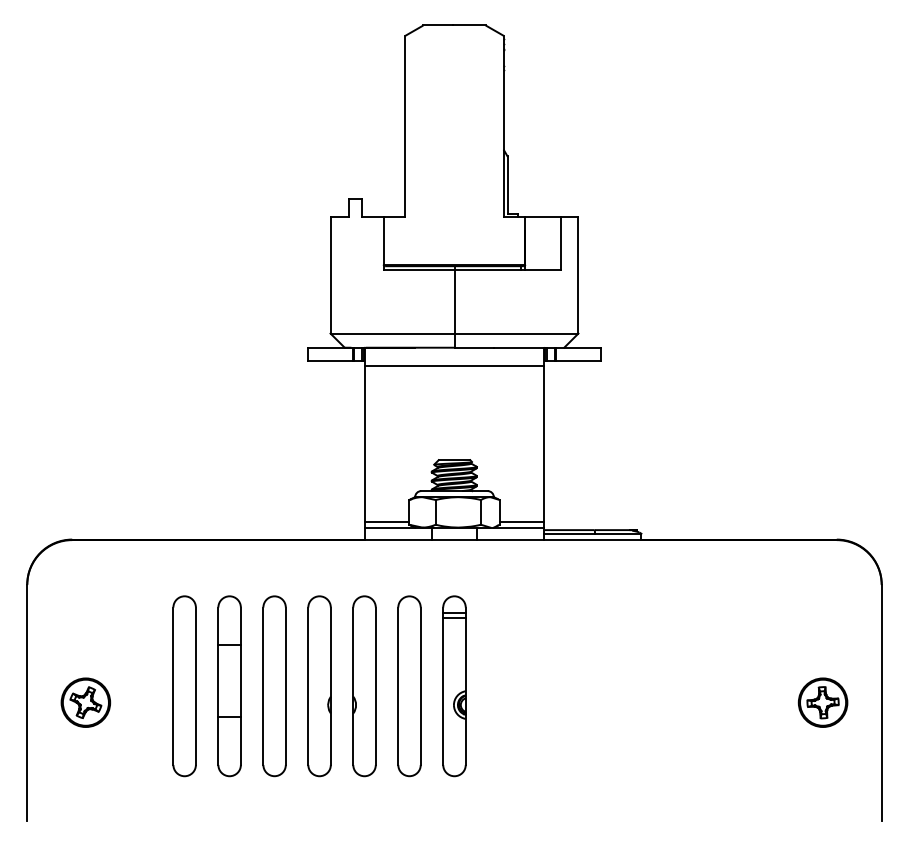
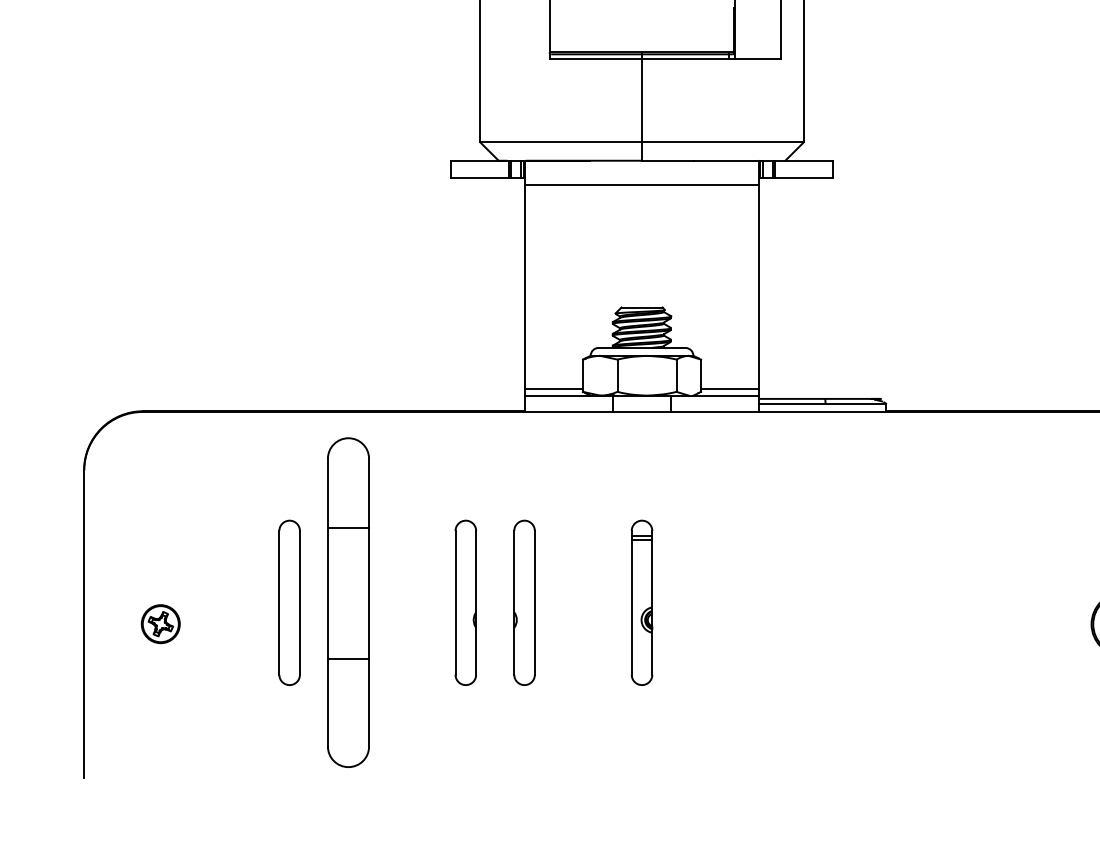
part: (184, 686) -> (289, 603), size x0.7
part: (229, 686) -> (348, 603), size x1.4
part: (274, 686) -> (407, 603), removed
part: (319, 686) -> (465, 603), size x0.7
part: (364, 686) -> (524, 603), size x0.7
part: (409, 686) -> (583, 603), removed
part: (454, 686) -> (642, 603), size x0.7
part: (85, 702) -> (160, 623), size x0.6

